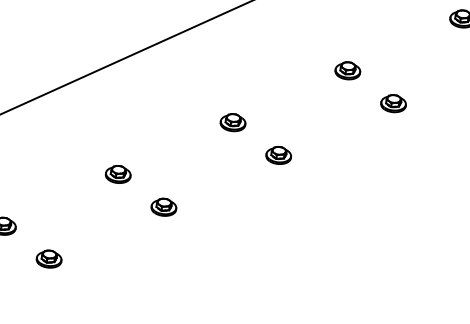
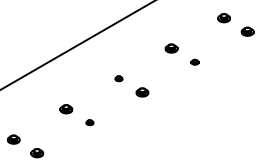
part: (392, 104) -> (194, 62), size x0.6
part: (232, 121) -> (118, 78), size x0.6
part: (163, 206) -> (89, 122), size x0.6

